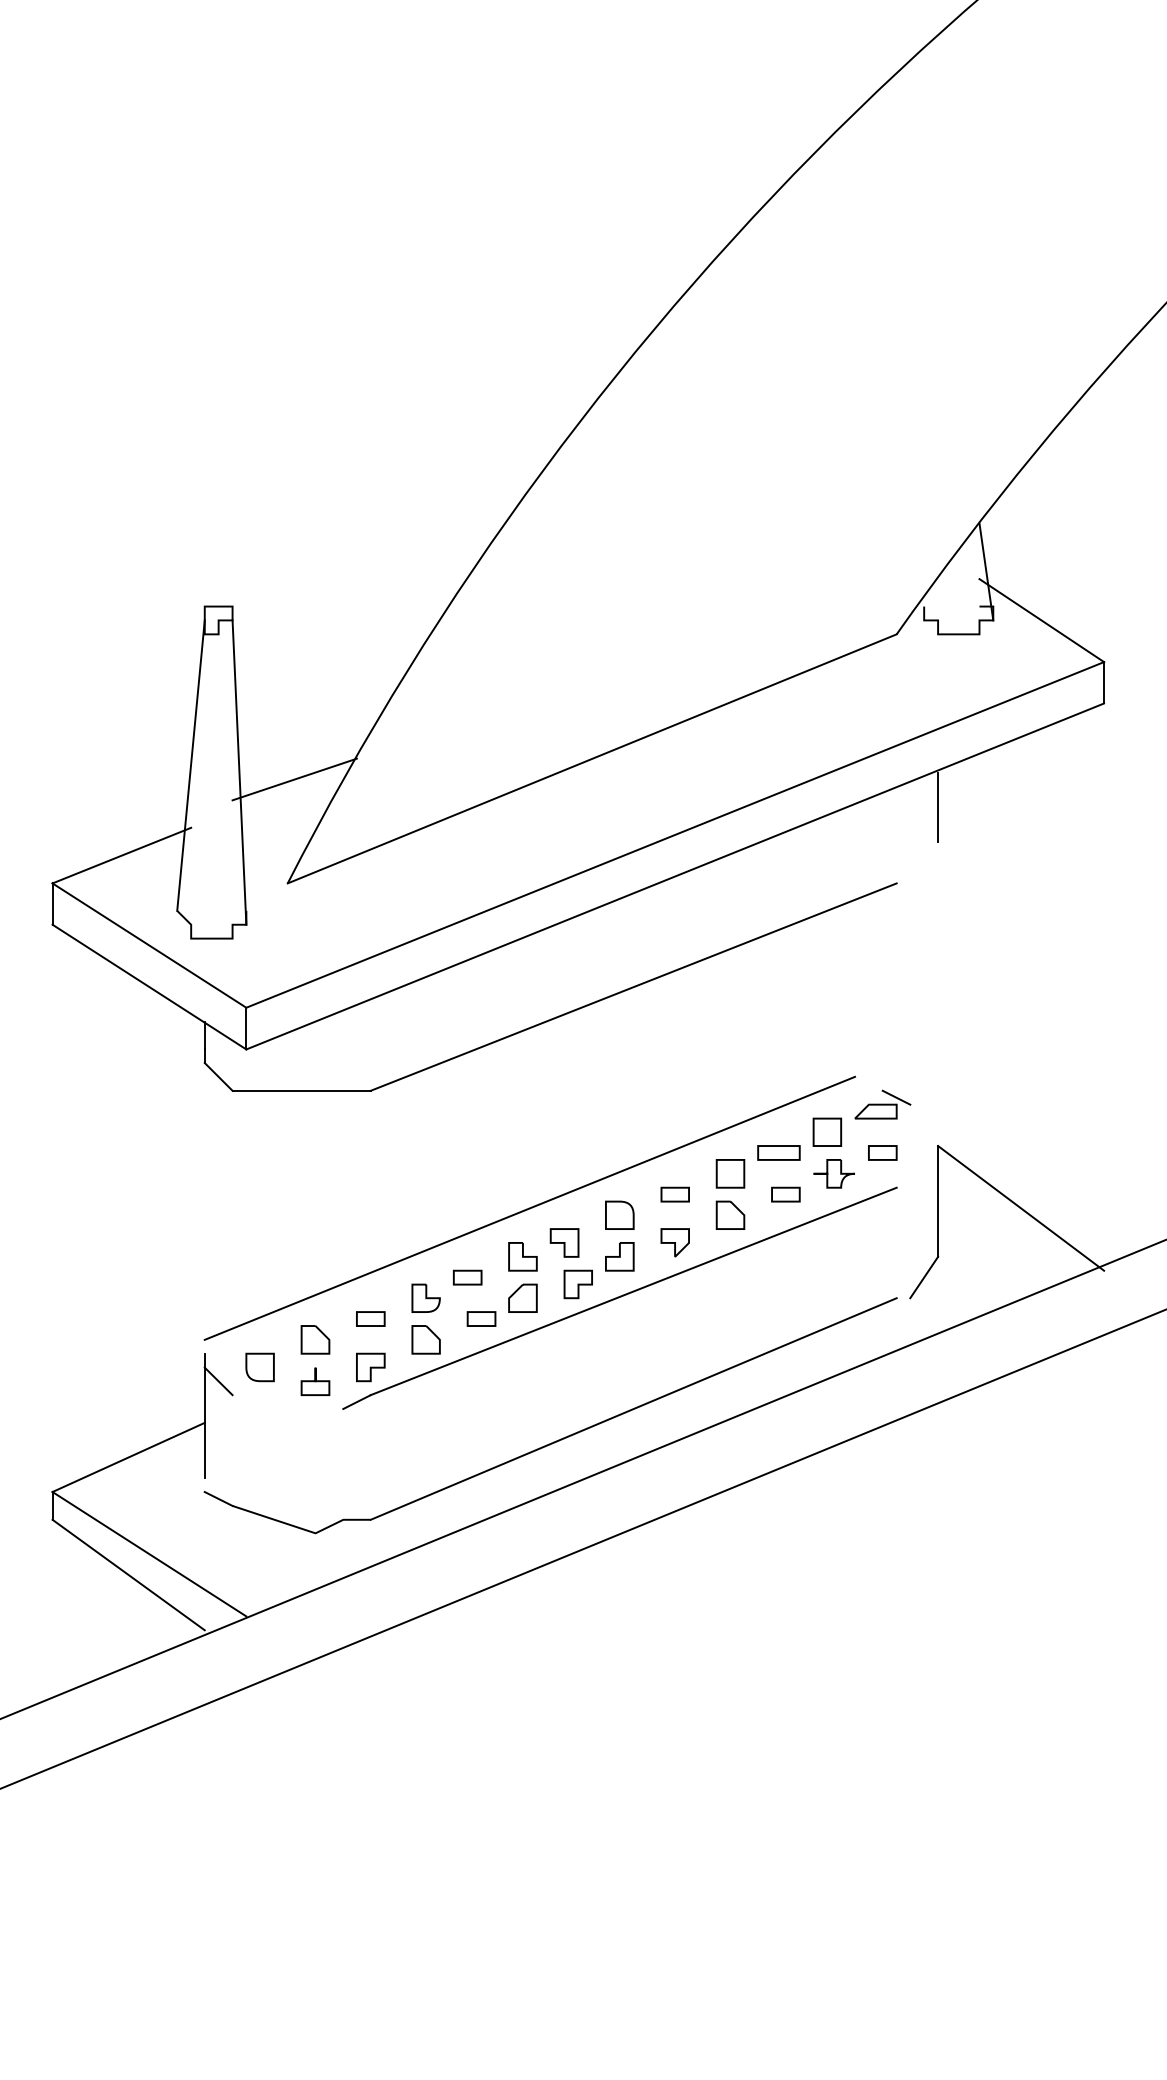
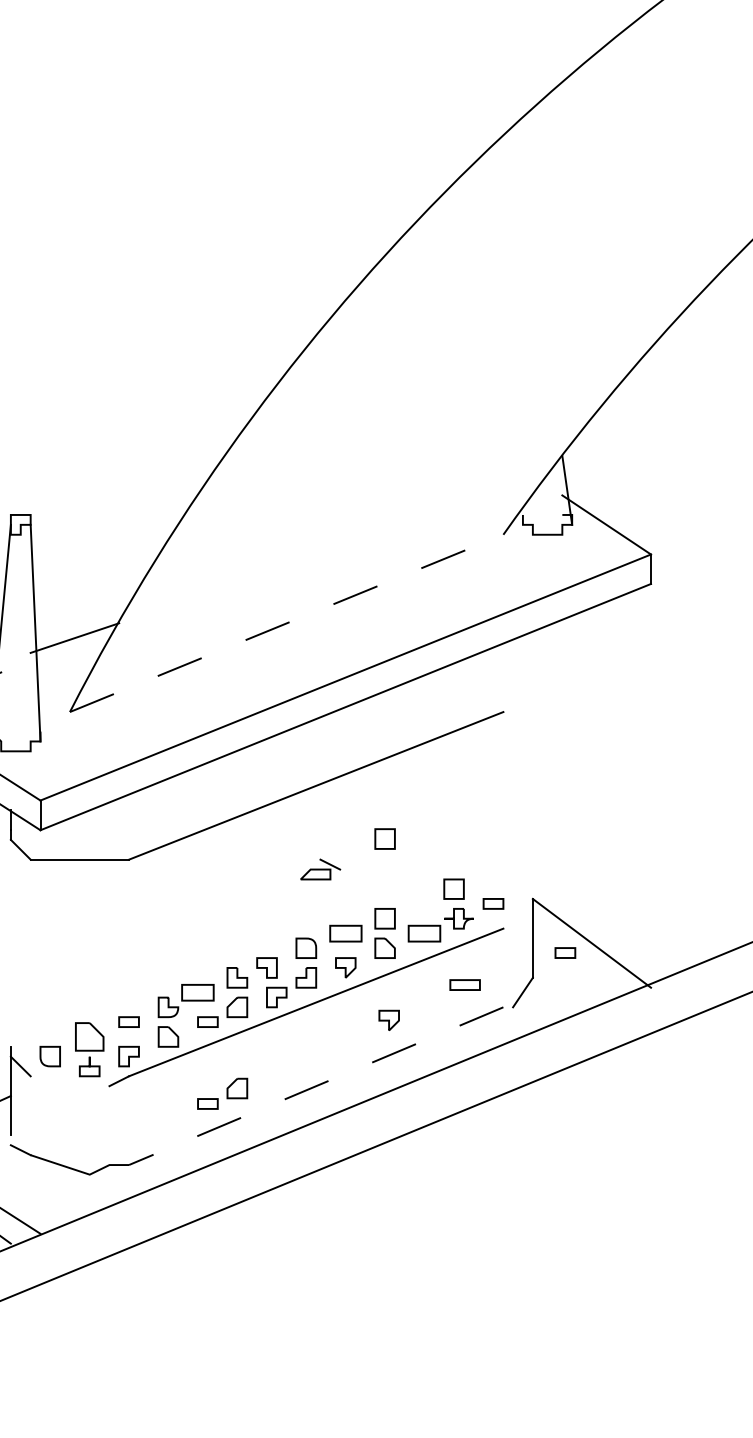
line: (592, 758) -> (286, 623), solid -> dashed
line: (938, 806) -> (533, 657), removed
part: (730, 1061) -> (385, 838), added
part: (882, 1104) -> (320, 869), moved
part: (778, 1152) -> (464, 984), moved
part: (674, 1194) -> (345, 933), size x1.6
part: (785, 1194) -> (424, 933), size x1.6
line: (529, 1207) -> (242, 942), removed
part: (983, 1221) -> (565, 952), added
part: (467, 1277) -> (197, 992), size x1.6
part: (735, 1316) -> (388, 1020), added
part: (315, 1339) -> (89, 1036), size x1.4
line: (633, 1409) -> (316, 1086), solid -> dashed
part: (522, 1411) -> (237, 1087), added
part: (481, 1433) -> (207, 1103), added

